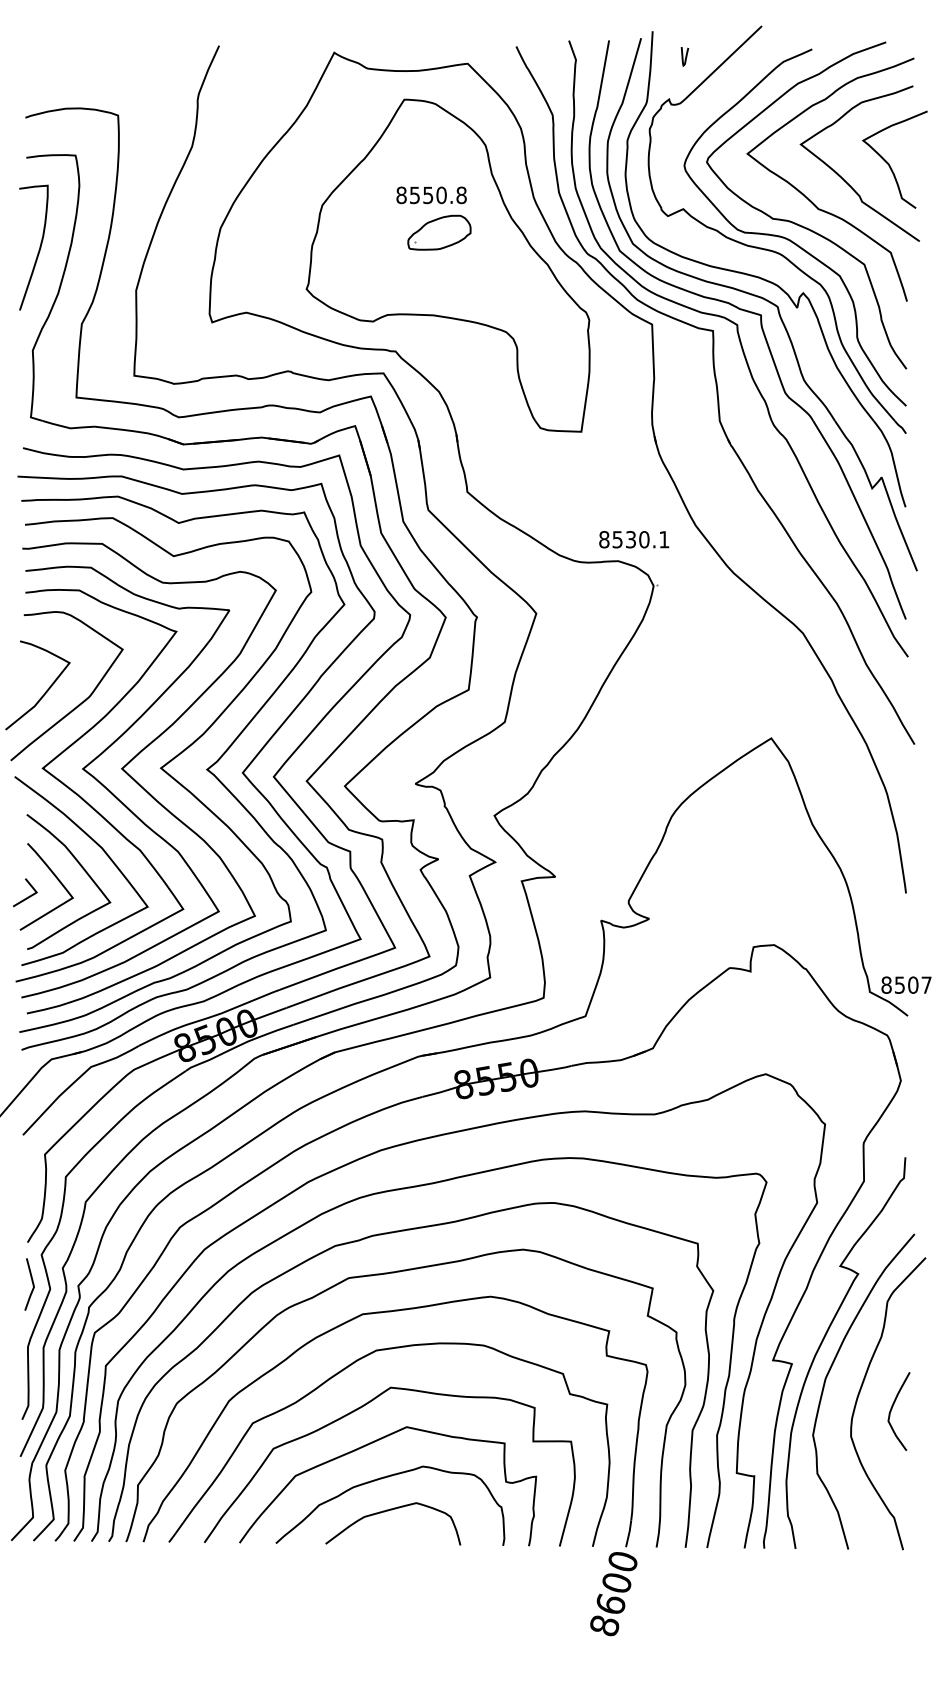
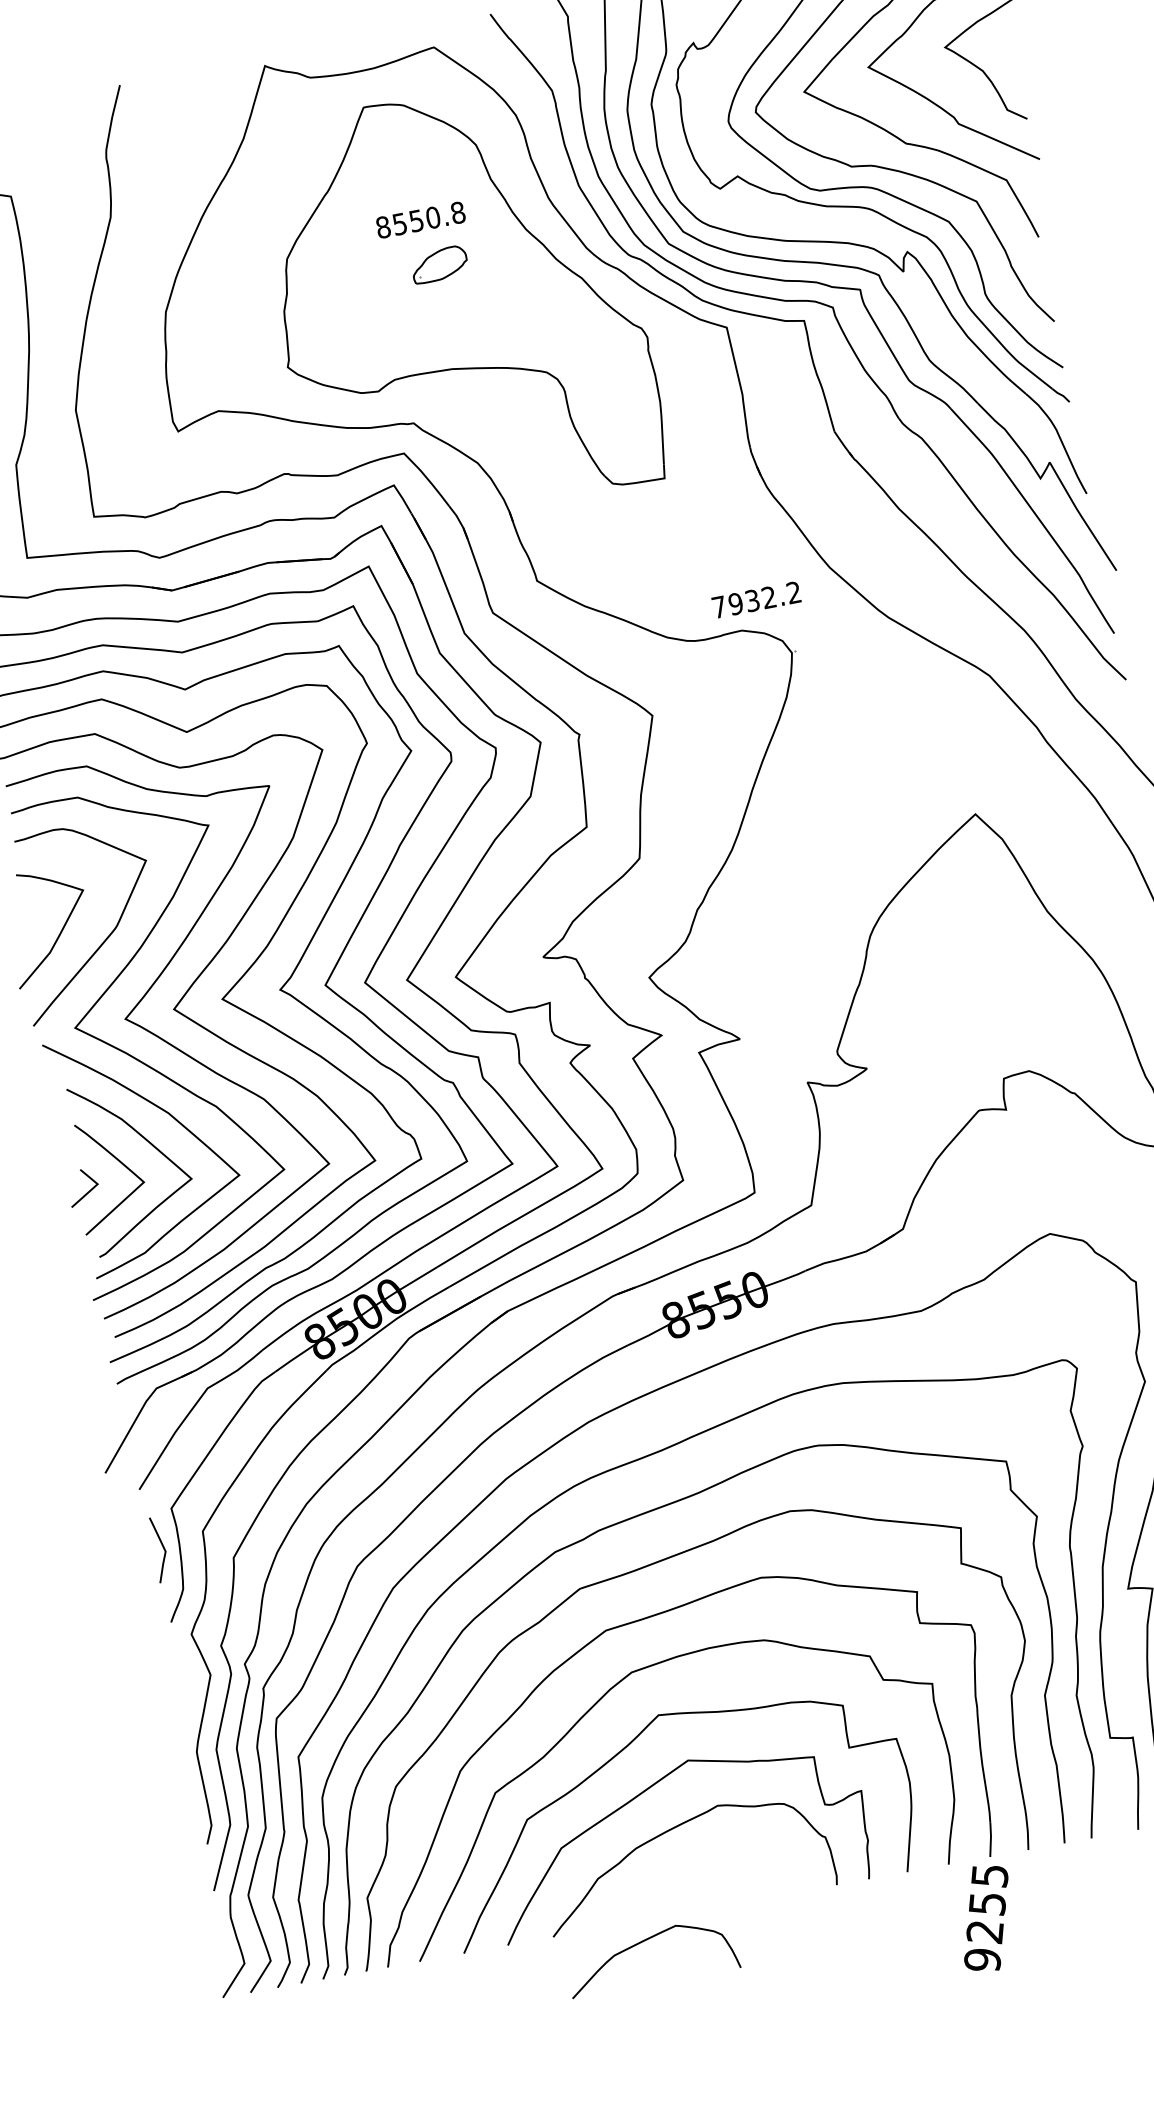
part: (439, 232) -> (439, 264), size x0.7
text: (634, 539) -> (756, 599), 8530.1 -> 7932.2
curve: (32, 1284) -> (163, 1548), moved
curve: (388, 1511) -> (643, 1942), moved
text: (614, 1594) -> (987, 1918), 8600 -> 9255

